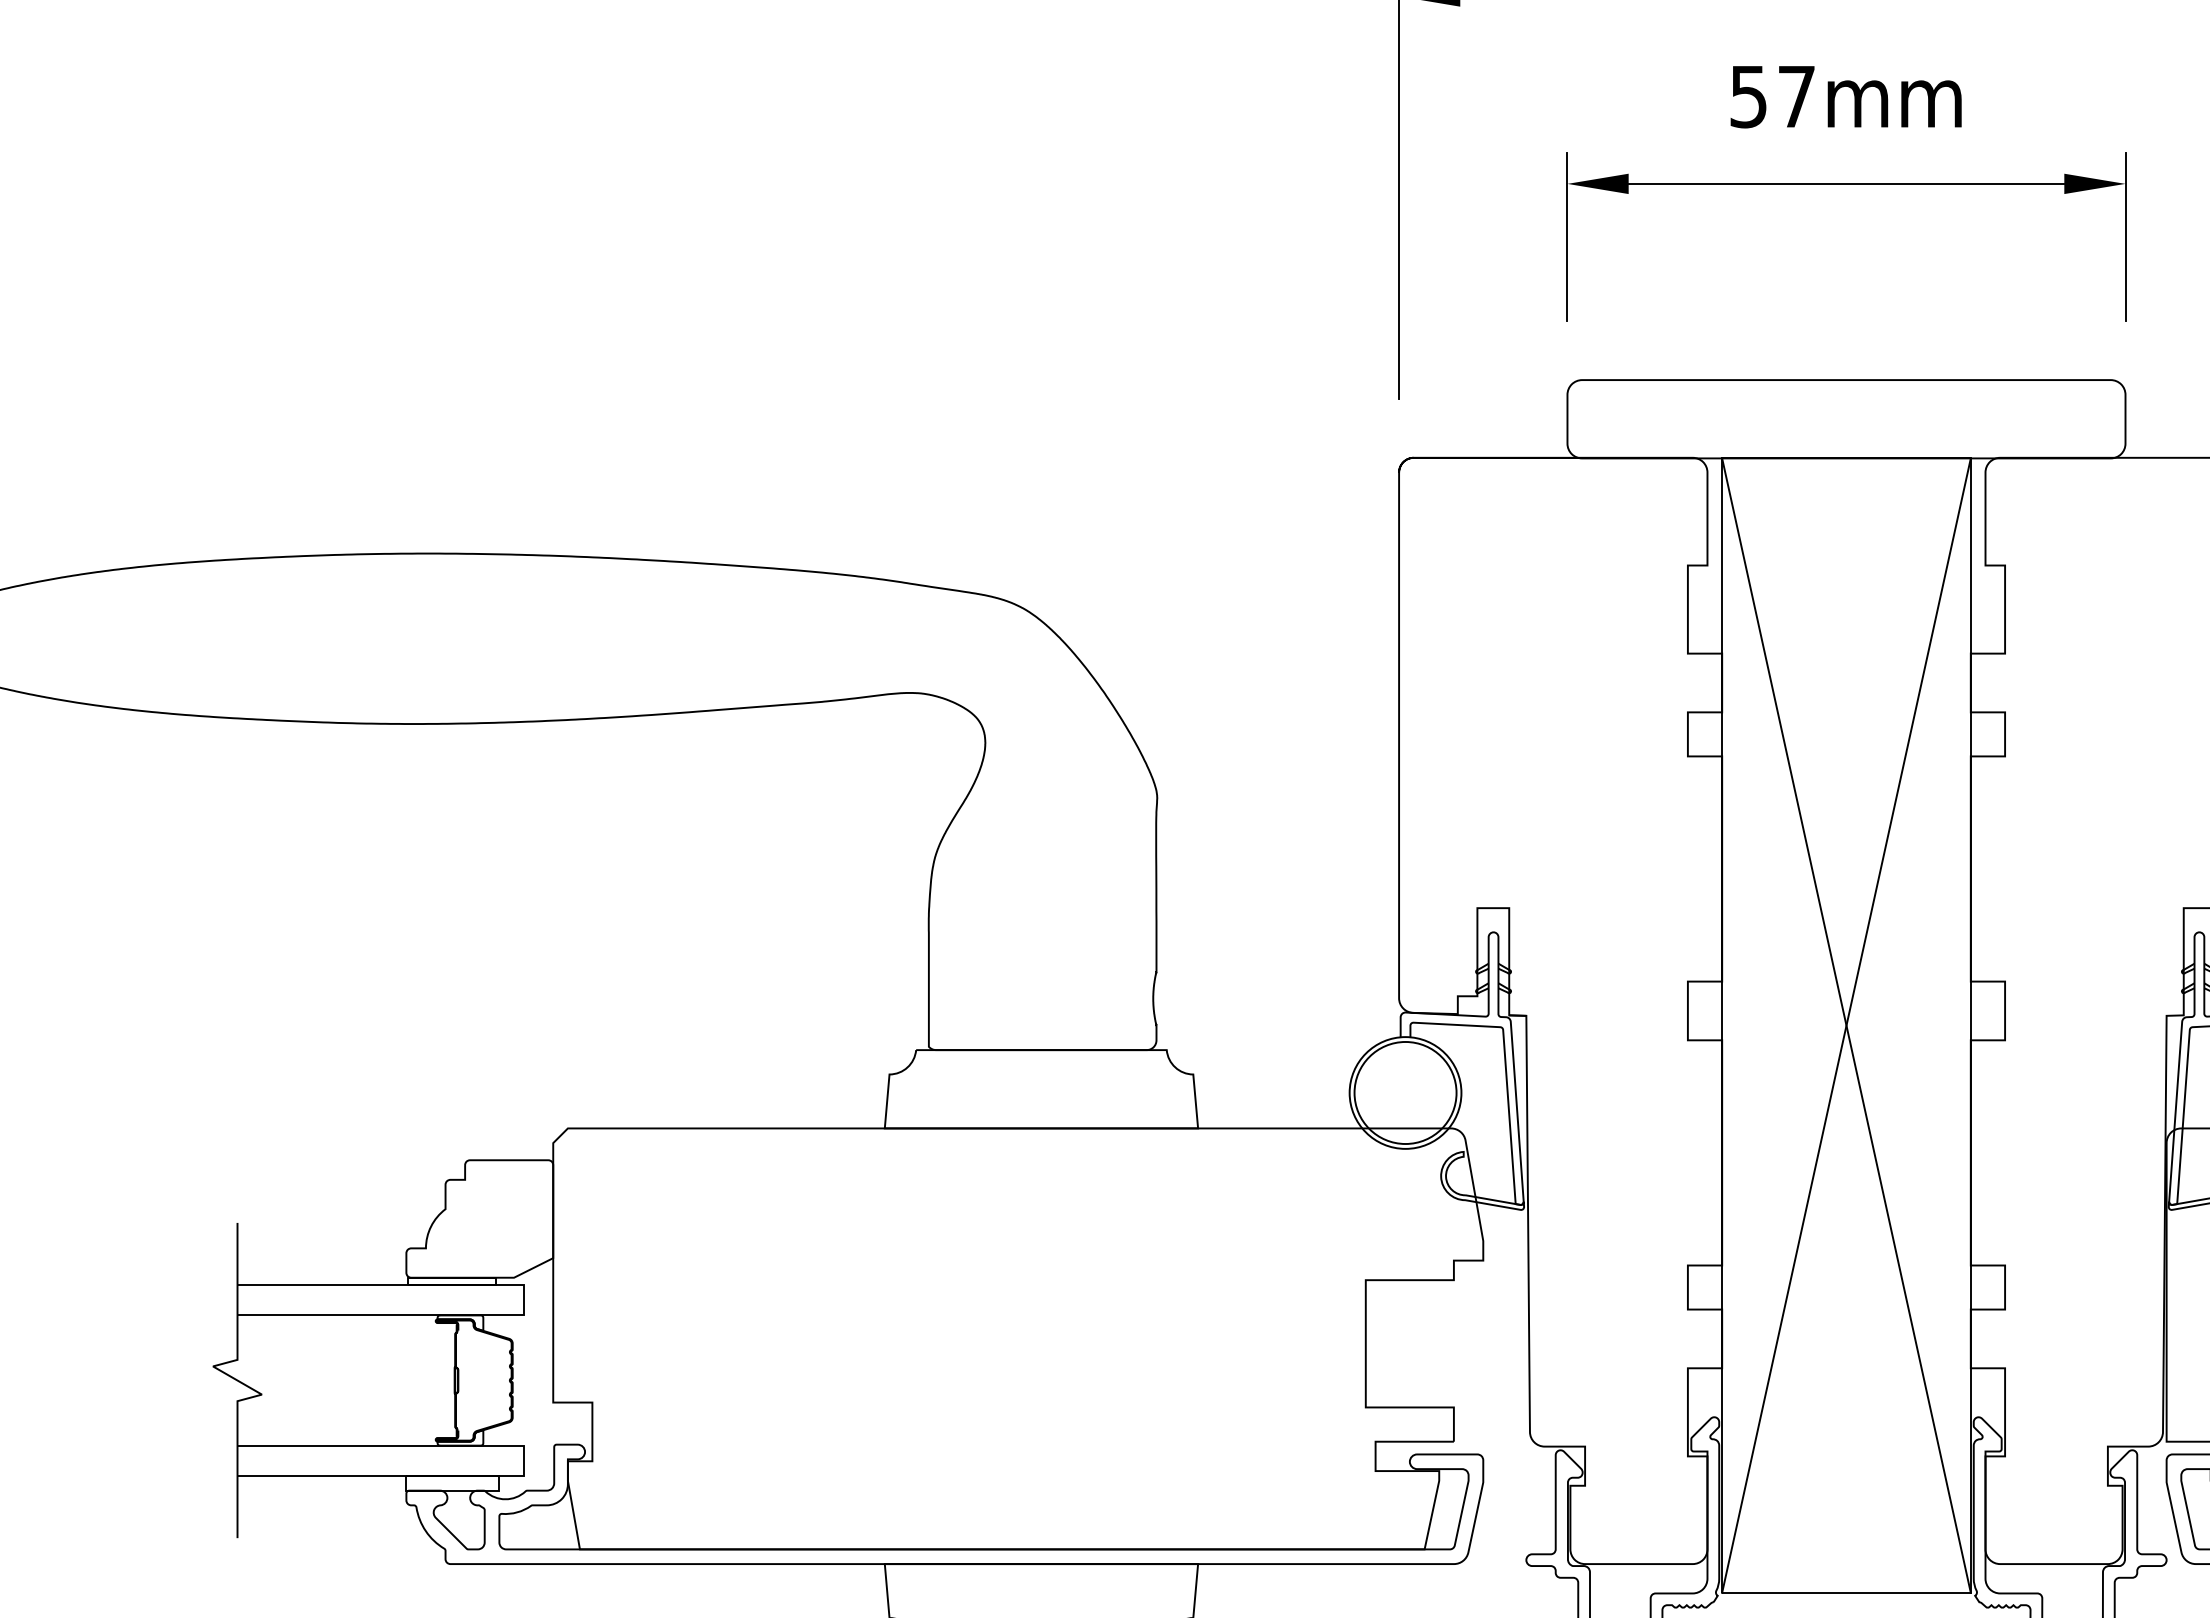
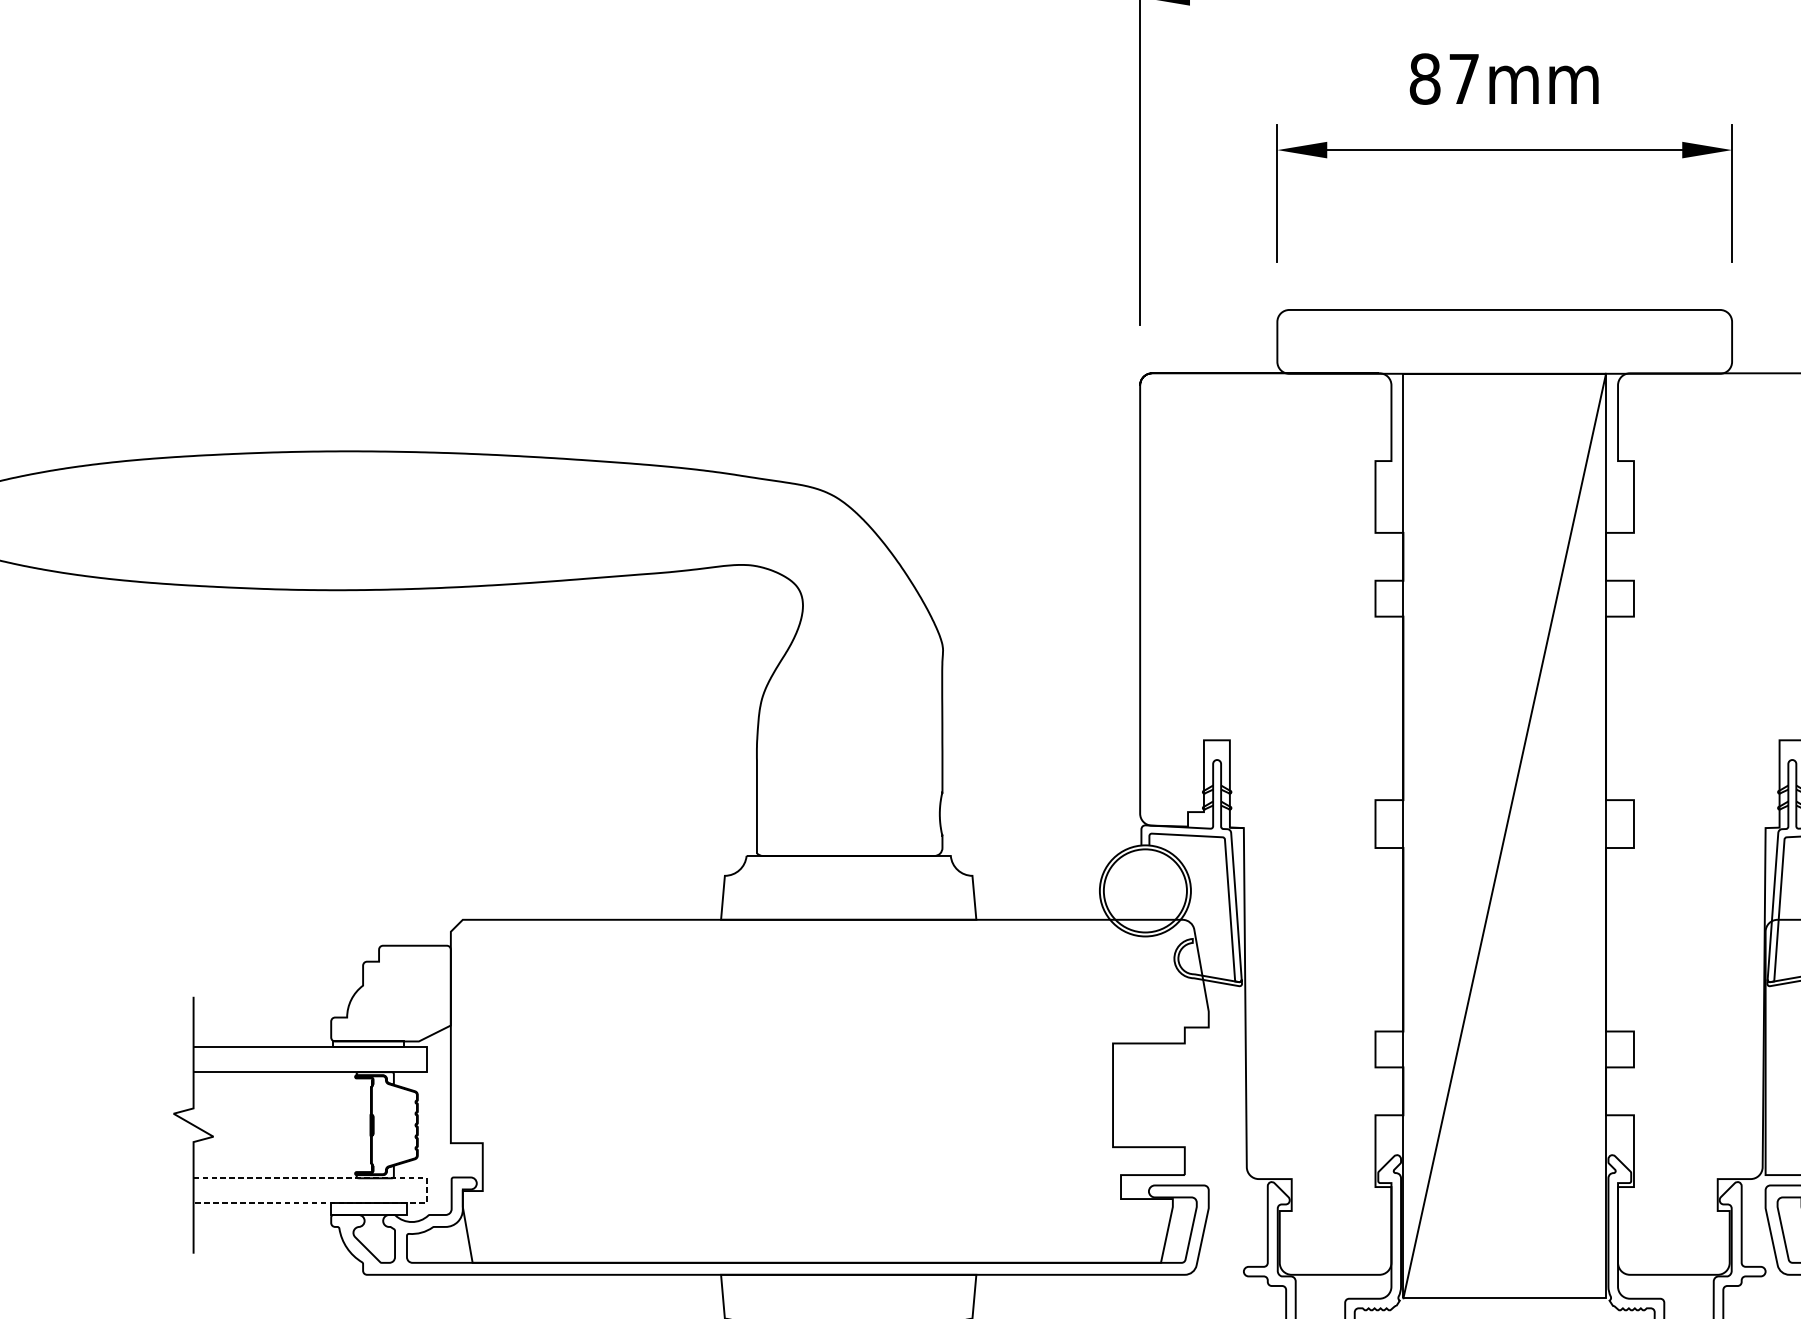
text: (1748, 96) -> (1424, 78), 57mm -> 87mm
line: (1846, 1025) -> (1504, 835), removed
line: (523, 1461) -> (426, 1191), solid -> dashed

